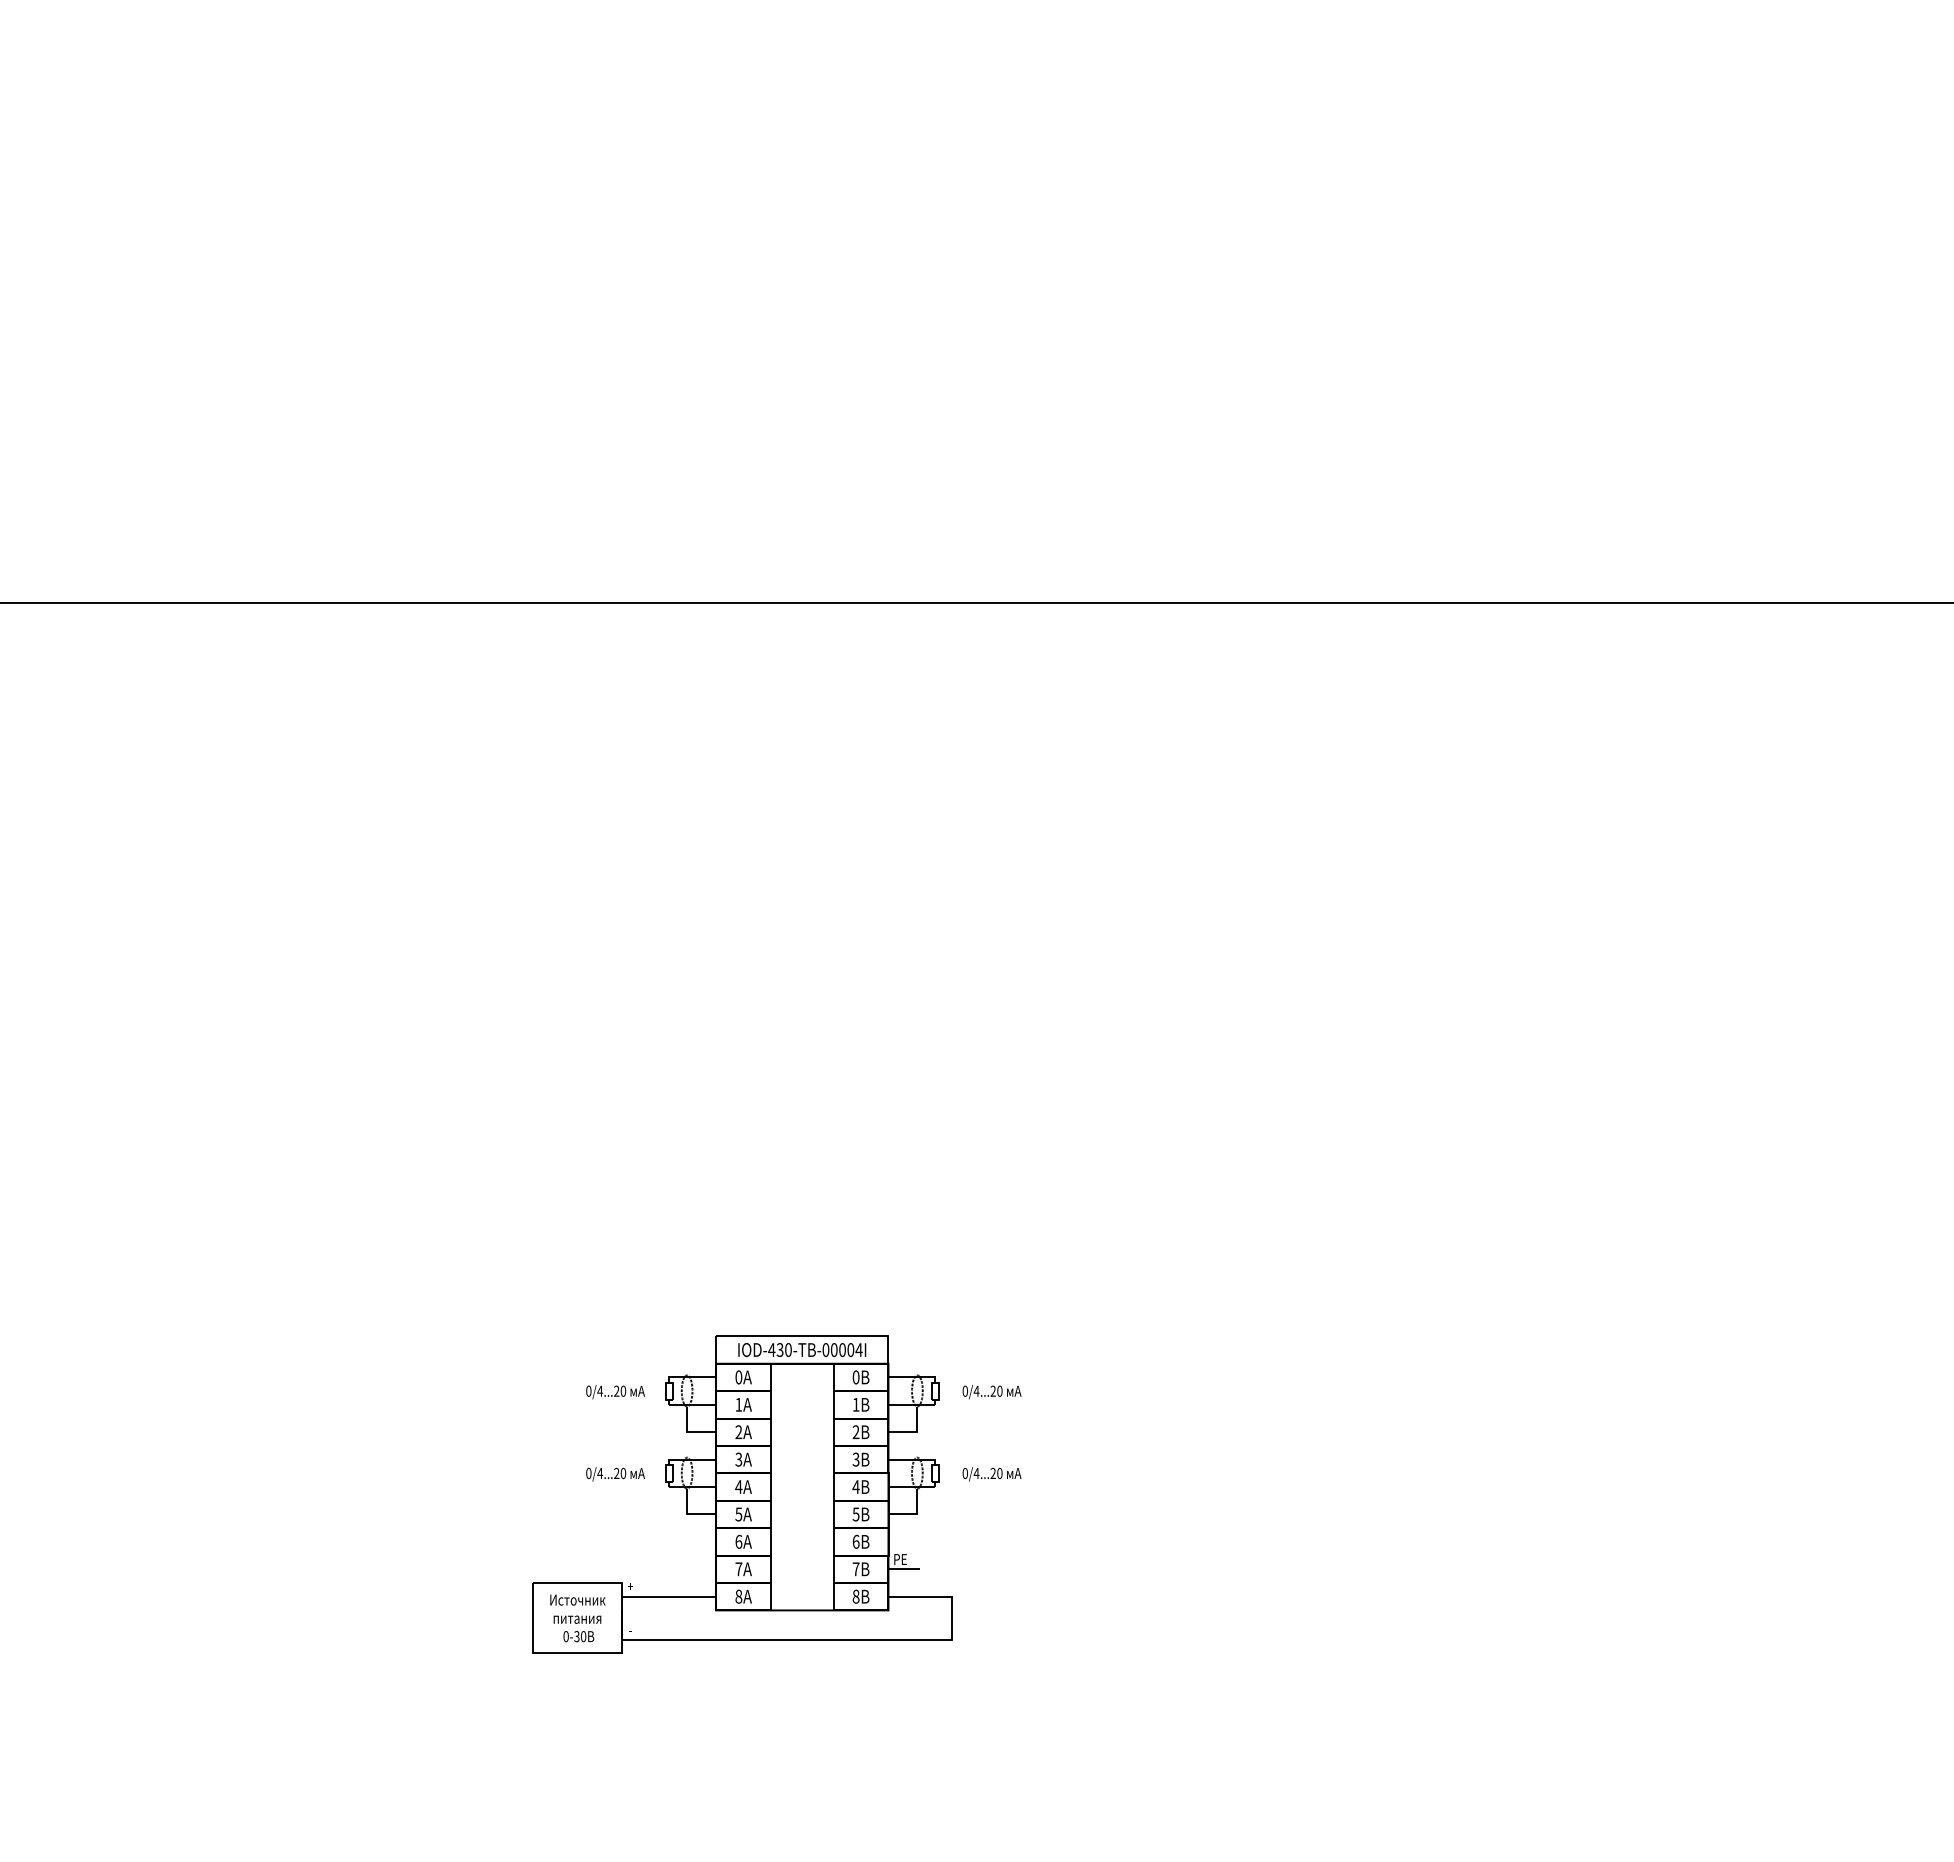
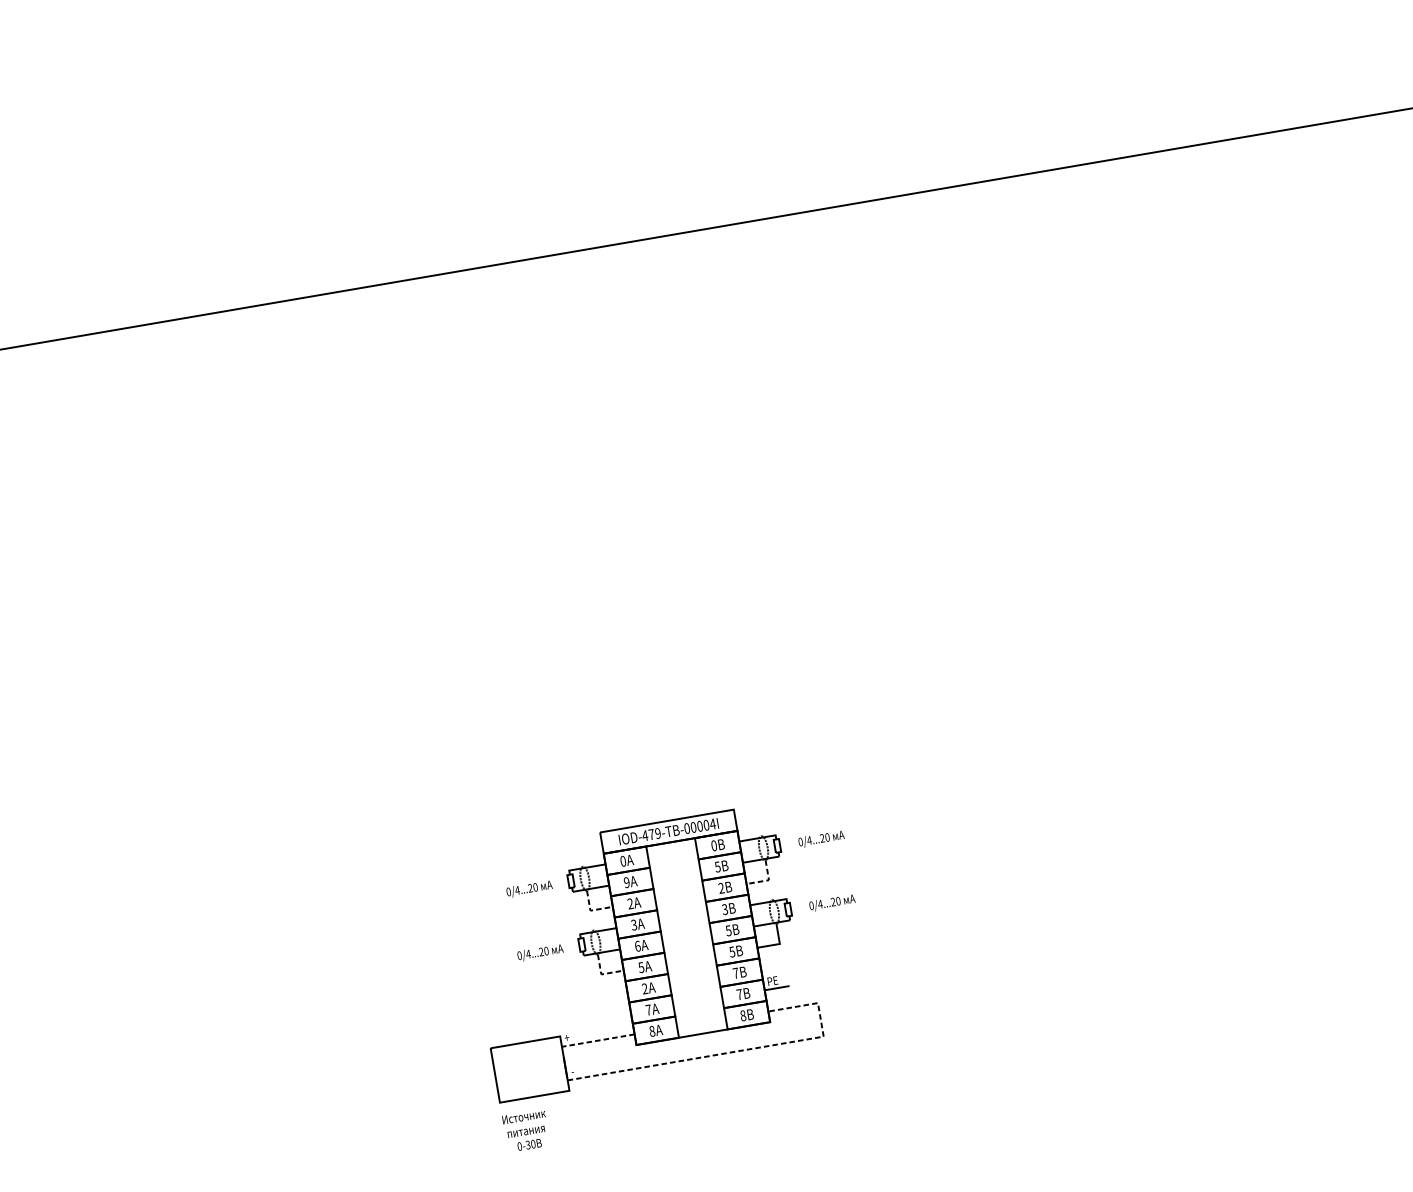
text: (783, 1349) -> (654, 833), IOD-430-TB-00004I -> IOD-479-TB-00004I
text: (738, 1404) -> (626, 882), 1A -> 9A
text: (855, 1404) -> (717, 866), 1B -> 5B
line: (688, 1432) -> (591, 910), solid -> dashed
line: (916, 1432) -> (768, 880), solid -> dashed
text: (738, 1487) -> (637, 946), 4A -> 6A
text: (855, 1487) -> (728, 931), 4B -> 5B
line: (688, 1514) -> (602, 974), solid -> dashed
text: (738, 1541) -> (644, 988), 6A -> 2A
text: (855, 1541) -> (735, 973), 6B -> 7B
line: (669, 1596) -> (598, 1040), solid -> dashed
text: (577, 1618) -> (526, 1130), moved
line: (842, 1639) -> (738, 1050), solid -> dashed

